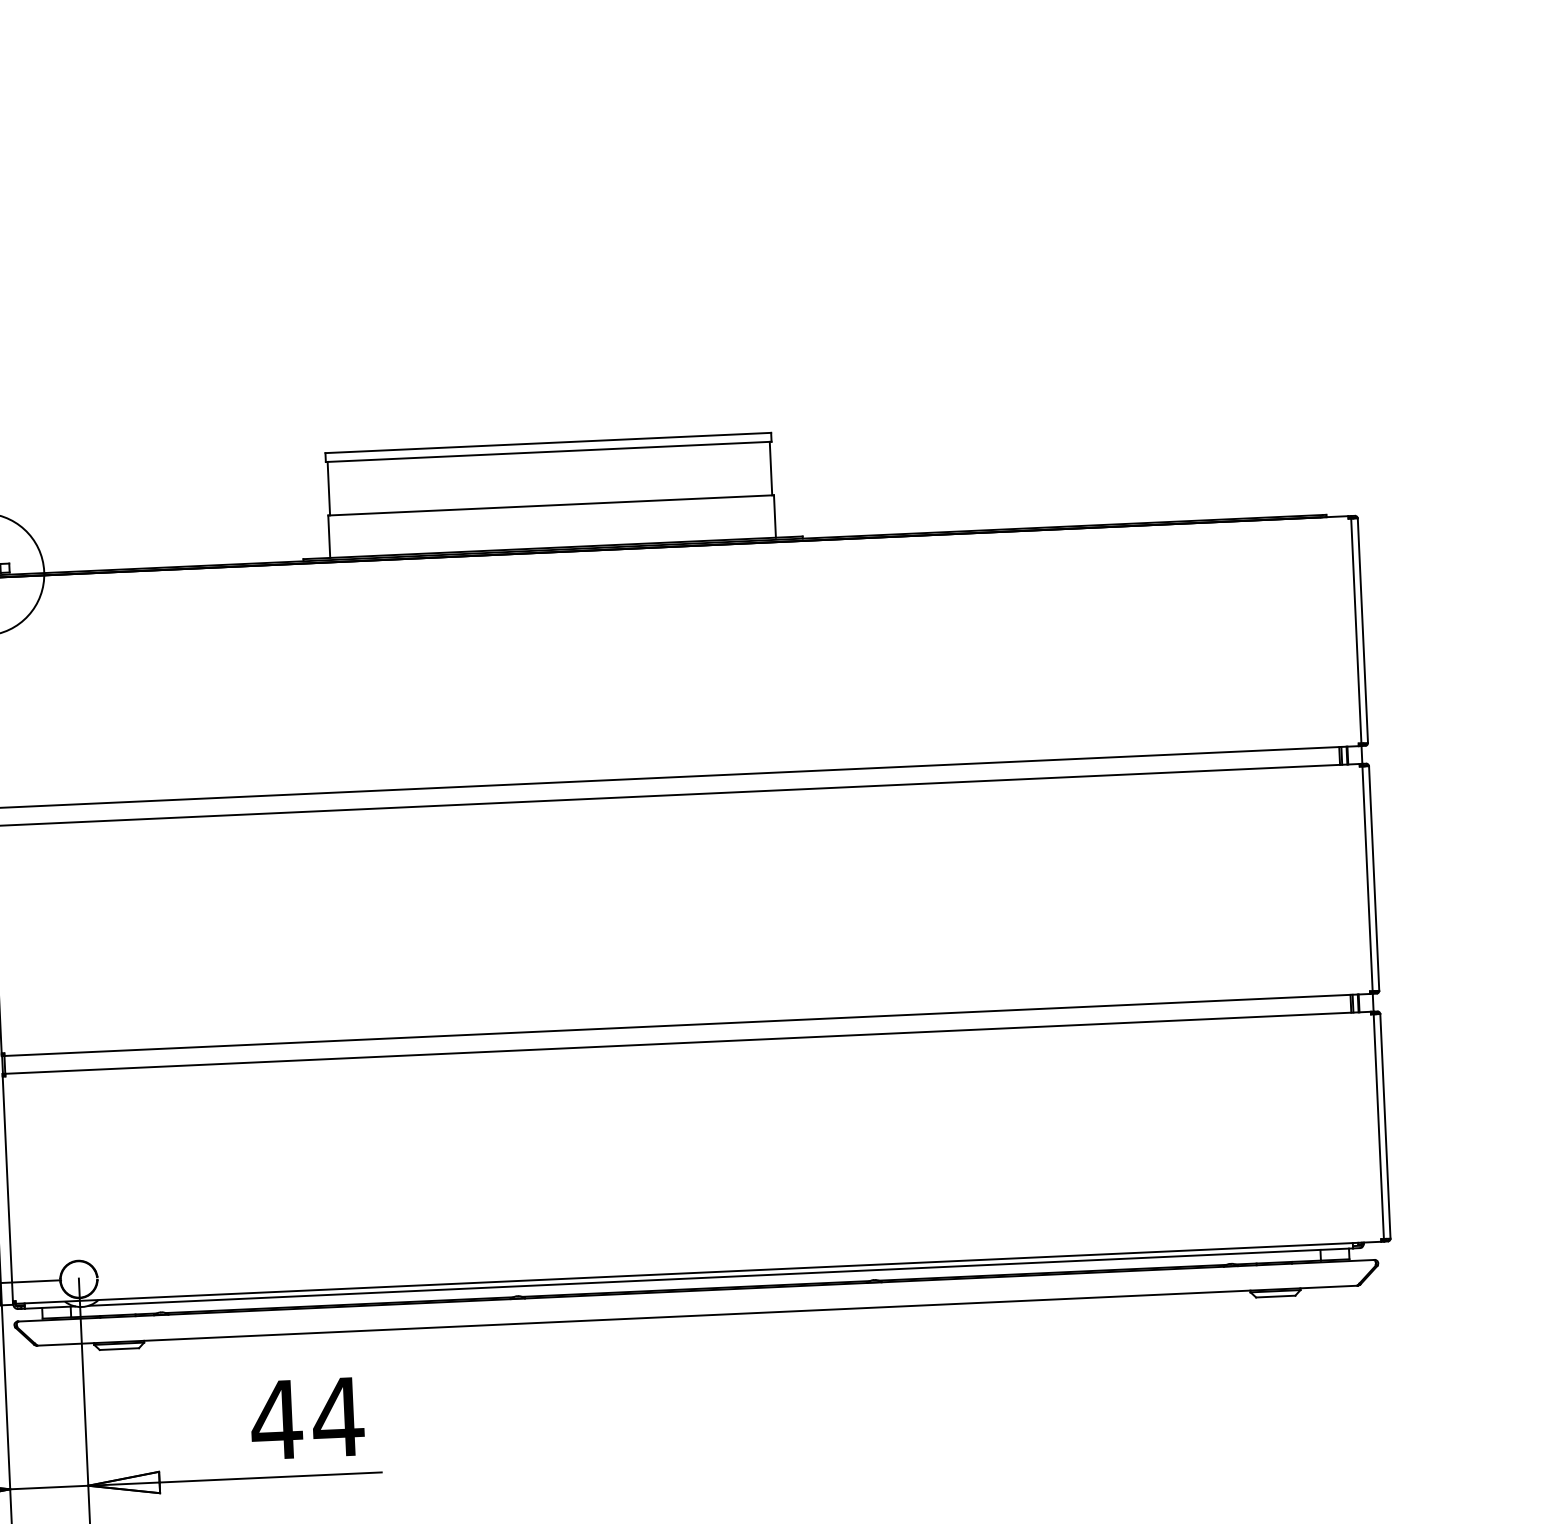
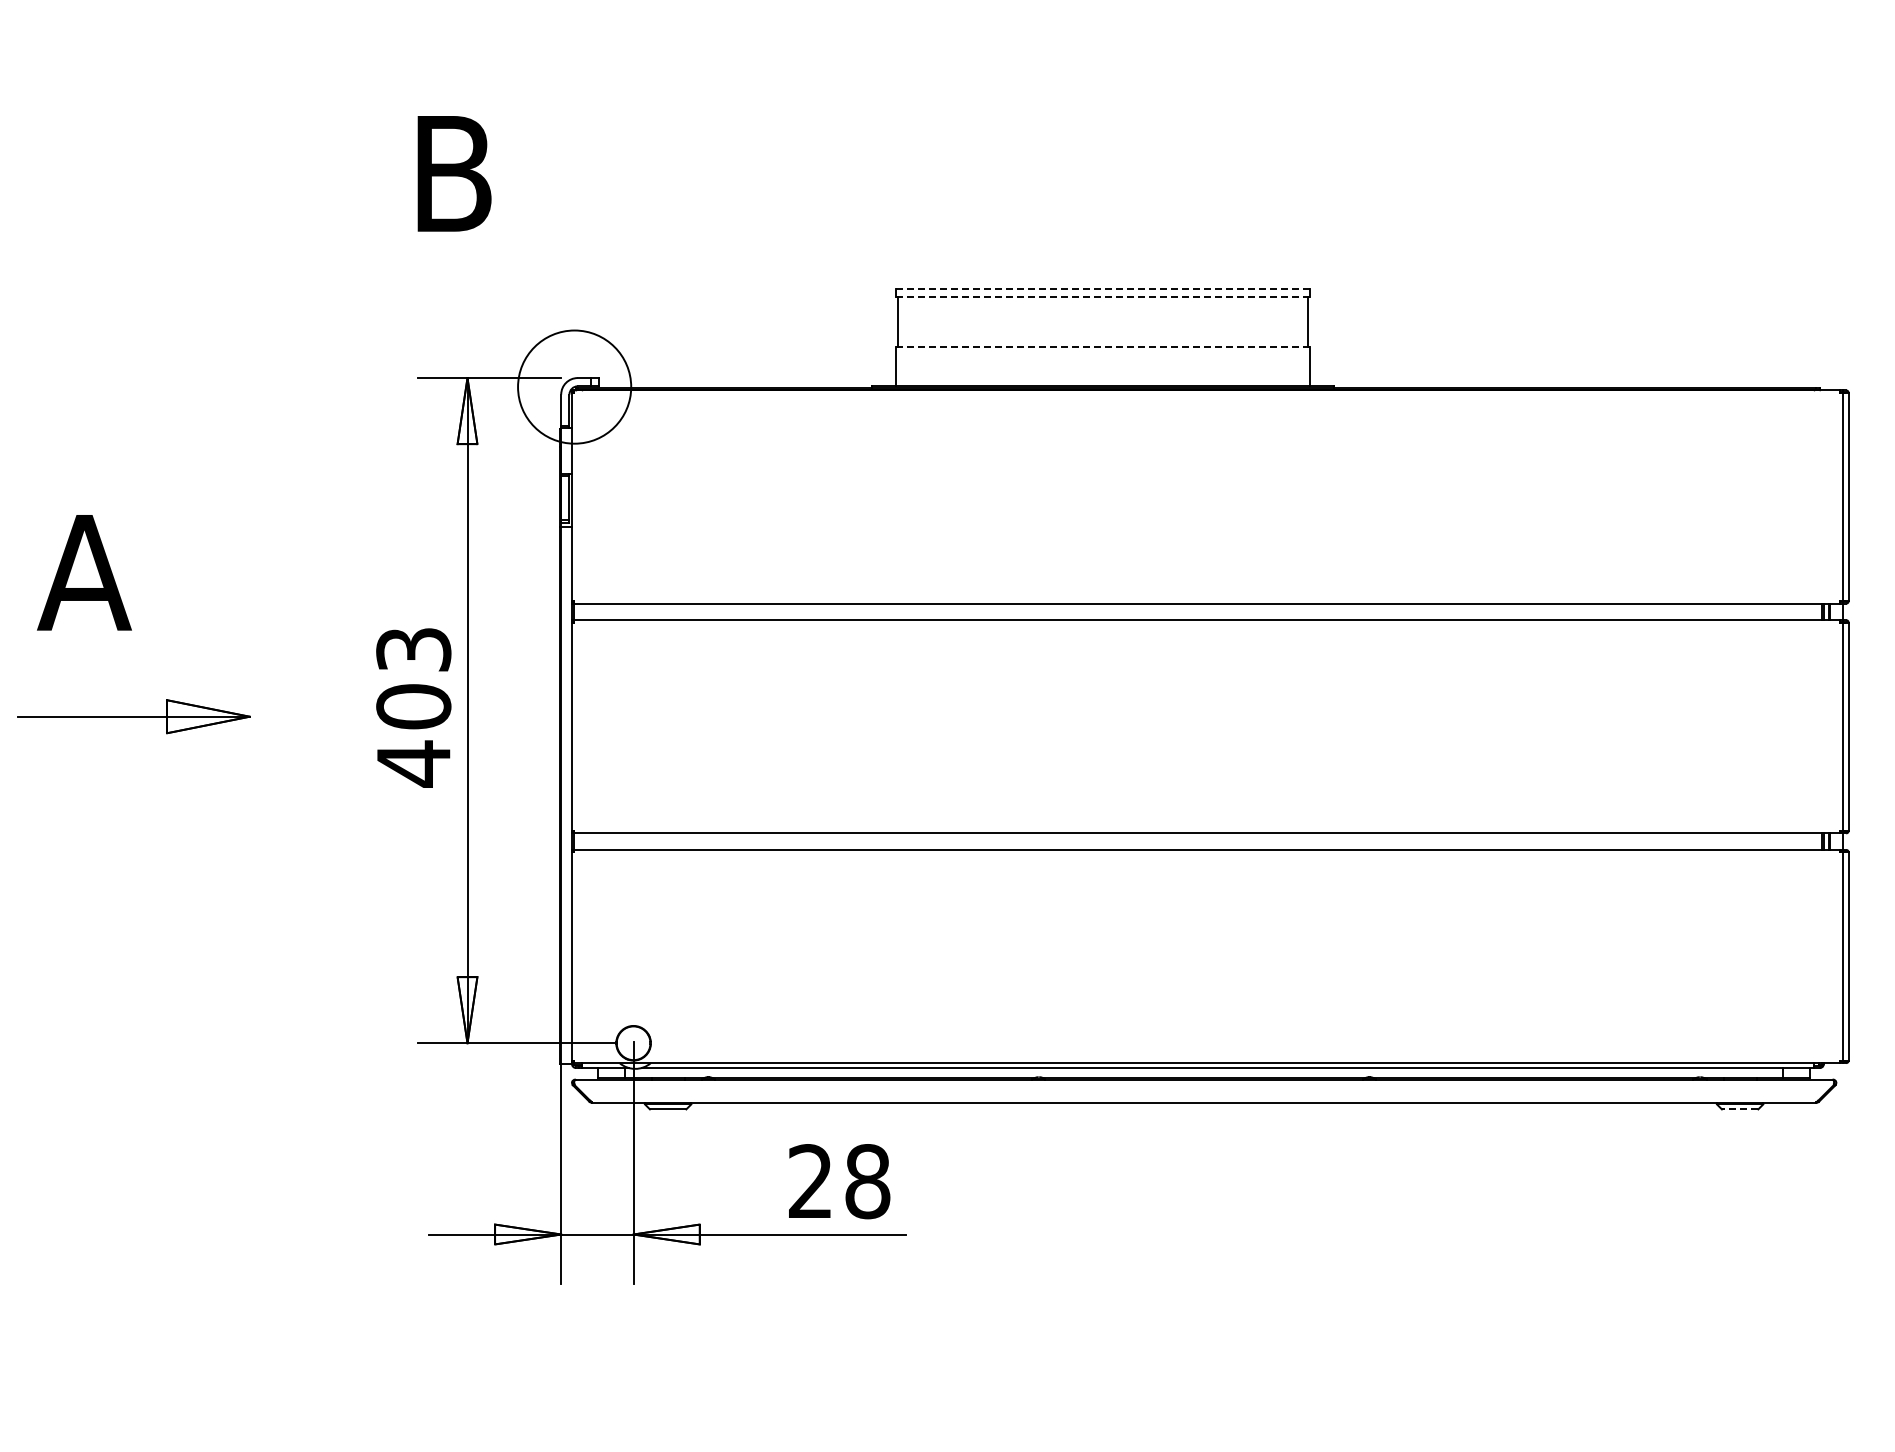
line: (547, 443) -> (1102, 289), solid -> dashed
line: (548, 452) -> (1102, 297), solid -> dashed
line: (550, 504) -> (1102, 346), solid -> dashed
line: (1275, 1296) -> (1739, 1109), solid -> dashed
text: (306, 1418) -> (838, 1181), 44 -> 28

